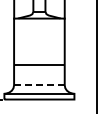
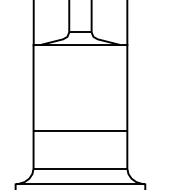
line: (39, 85) -> (80, 168), dashed -> solid

